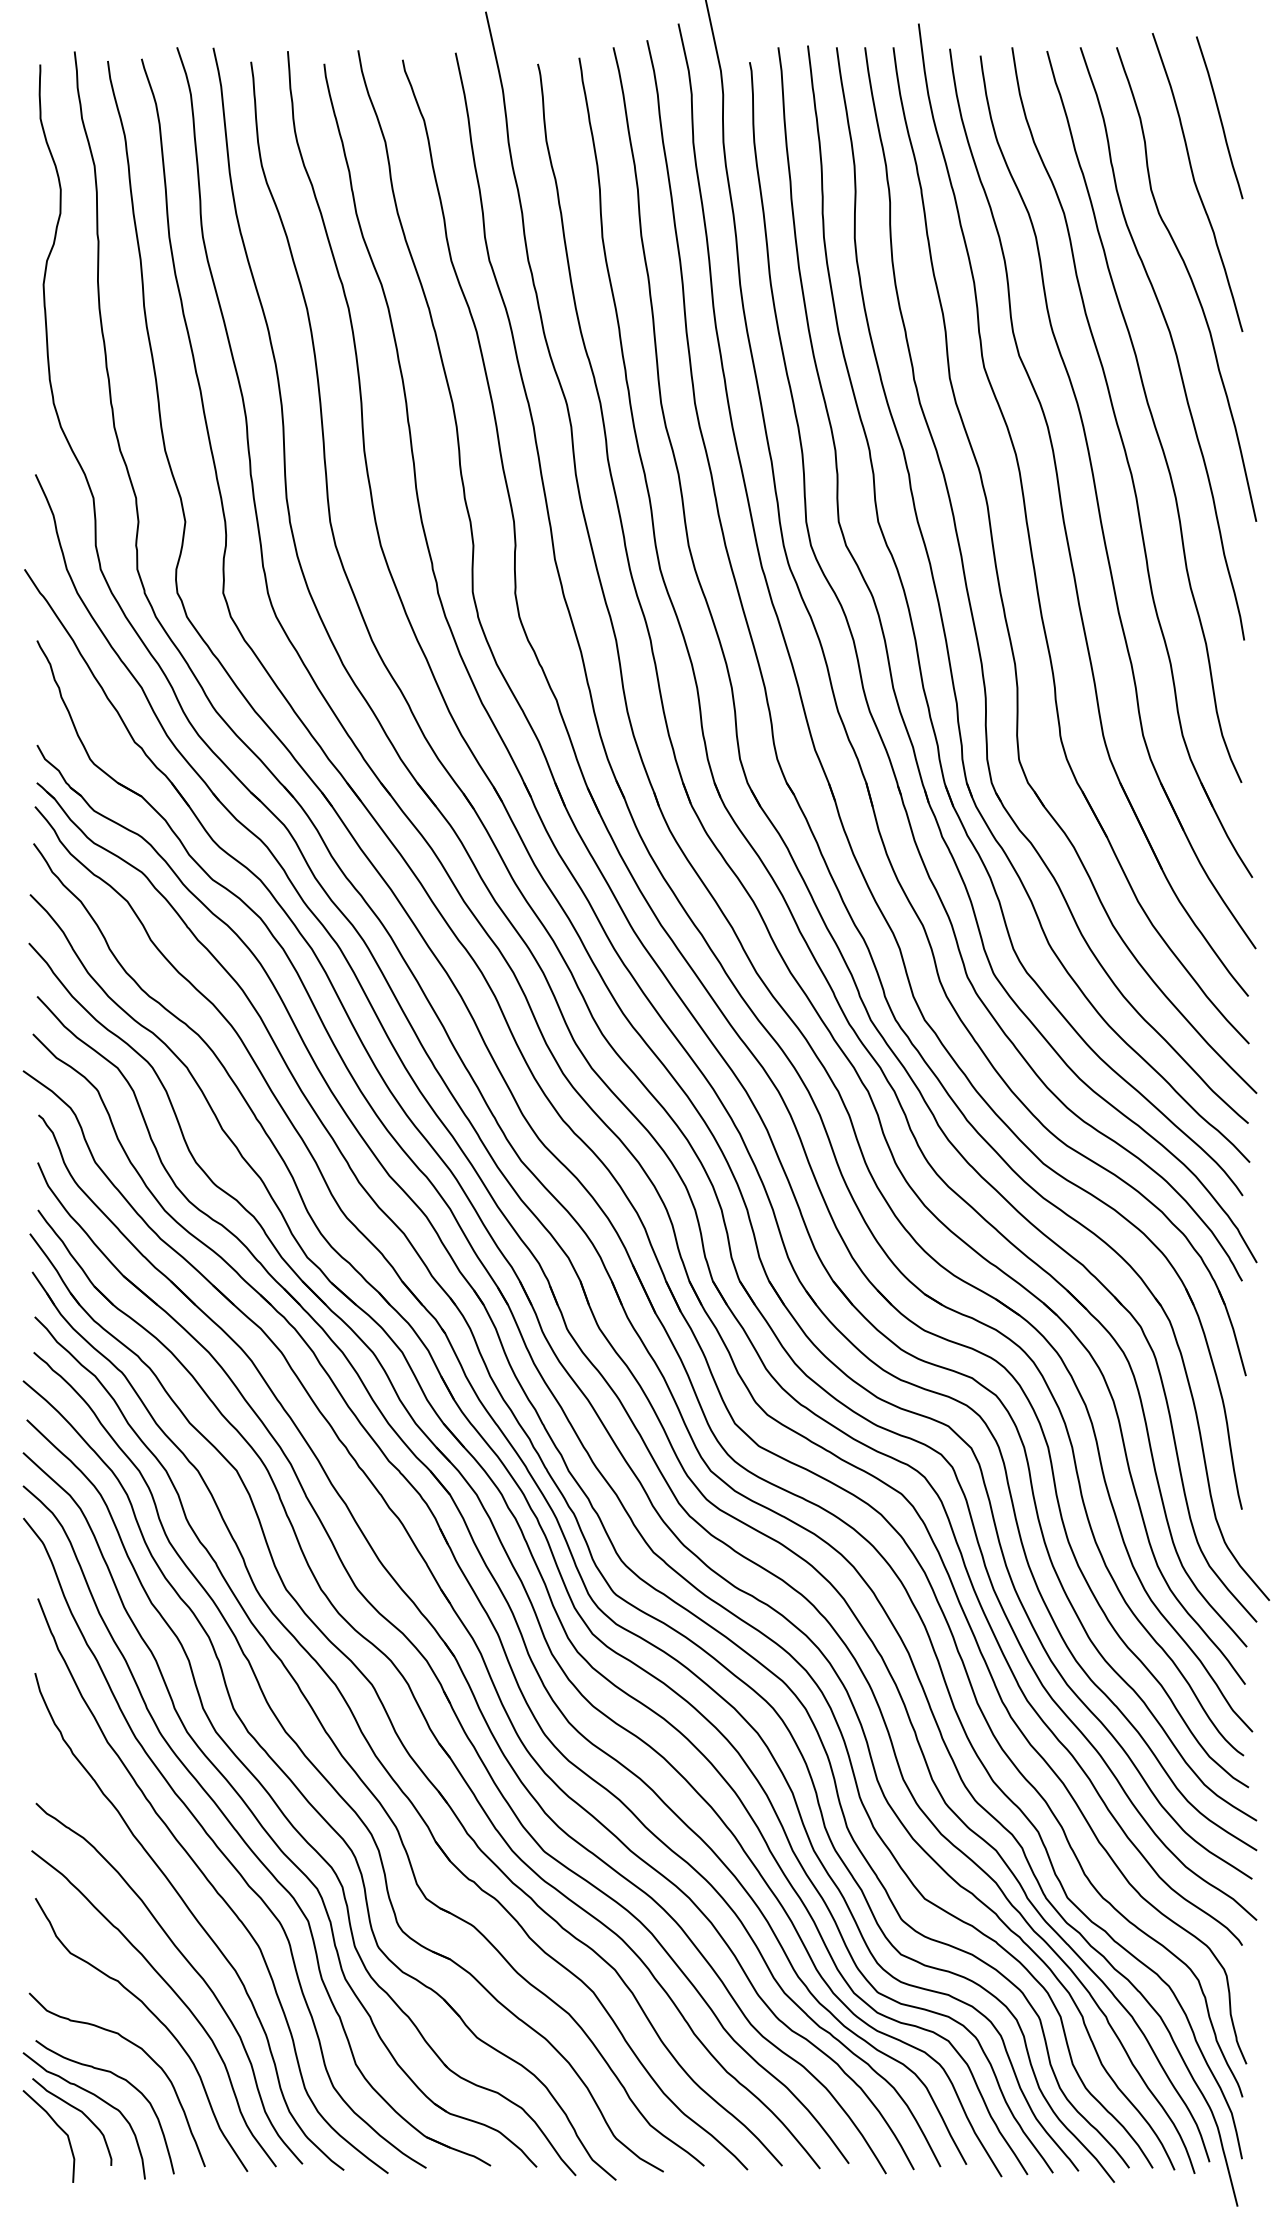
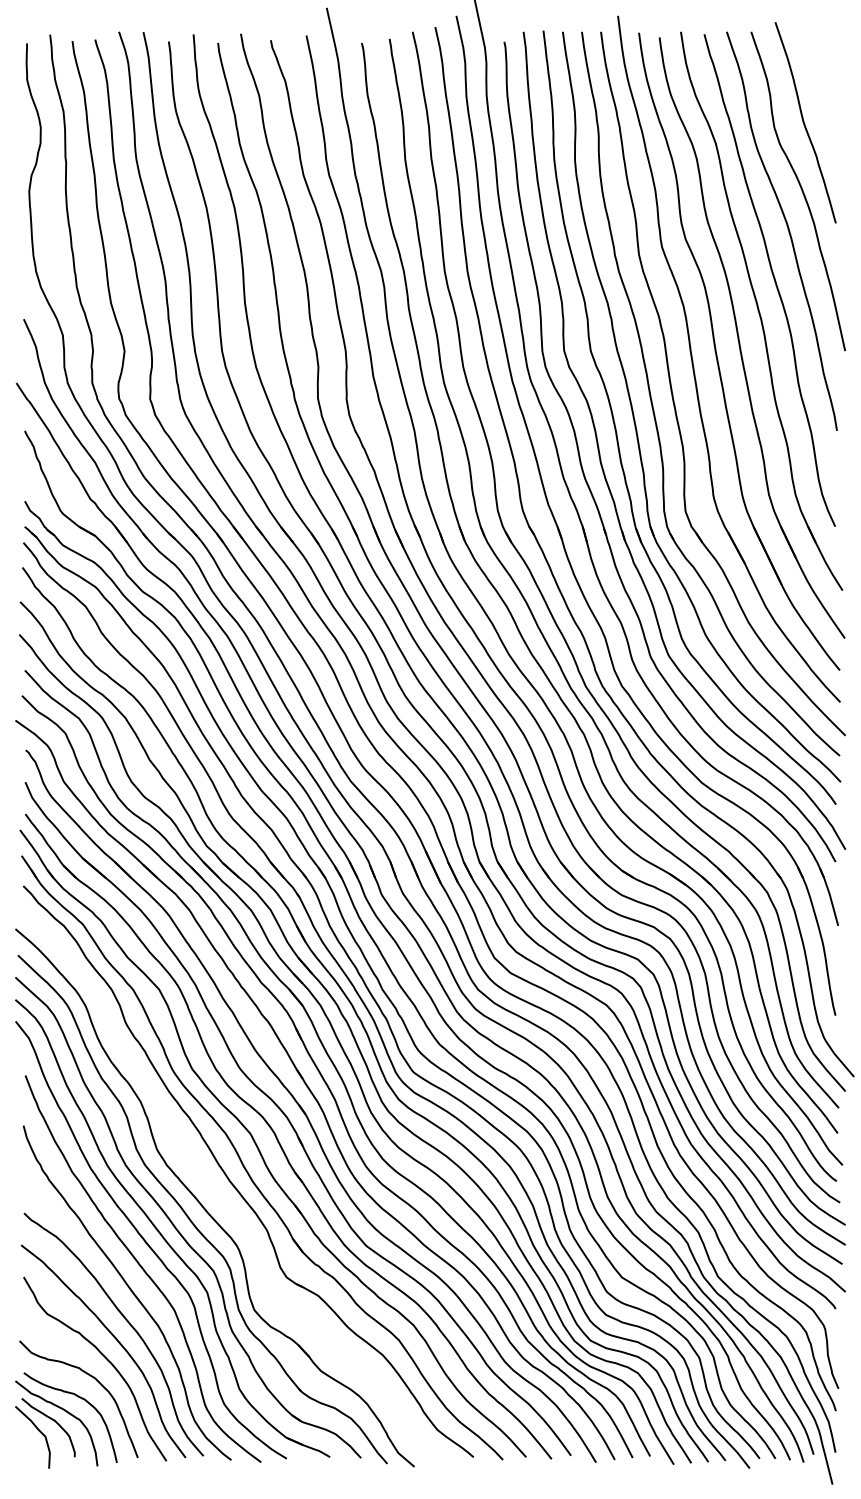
line: (1219, 118) -> (820, 79), removed
part: (324, 1775) -> (218, 1194), removed

